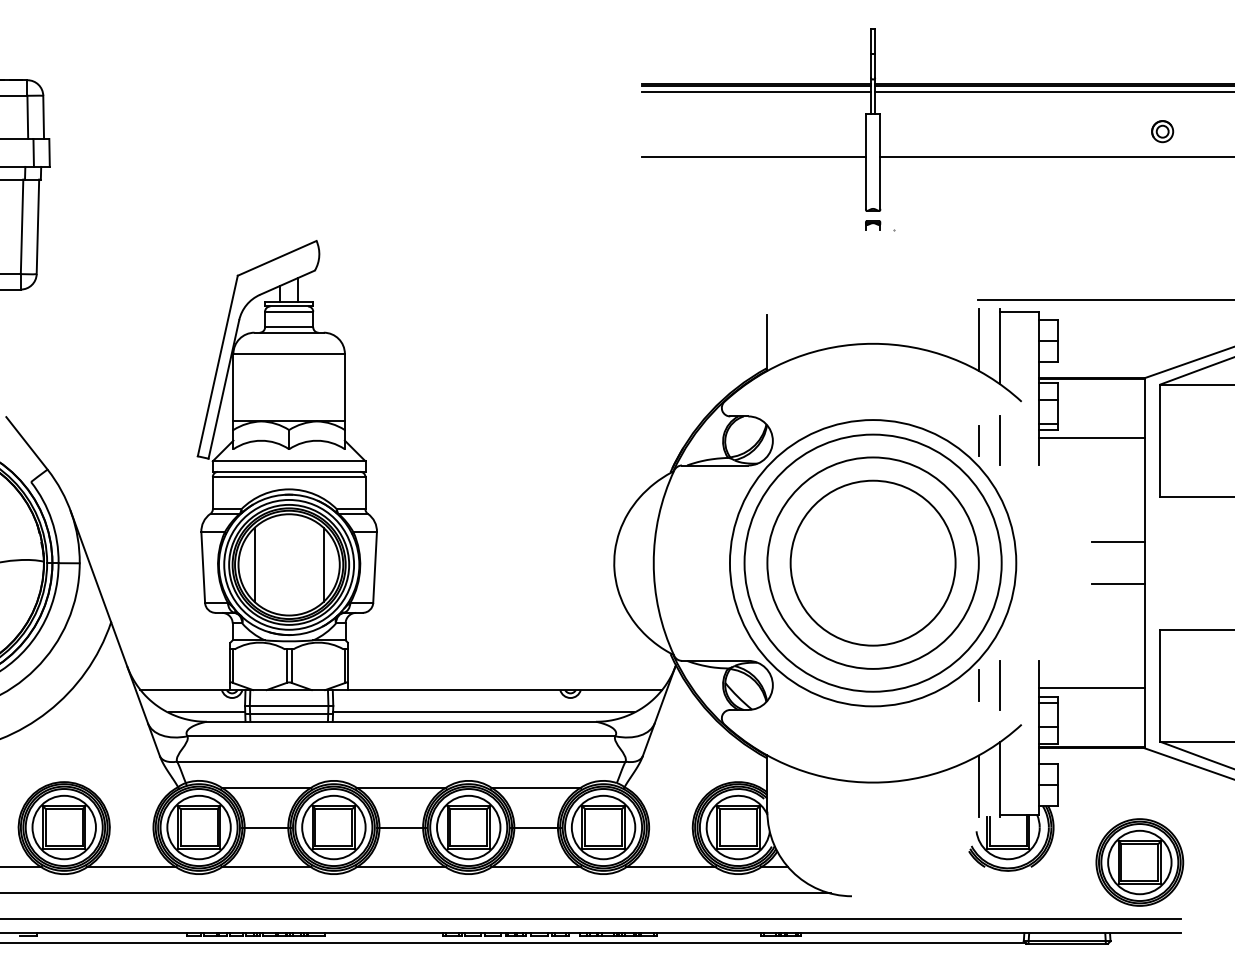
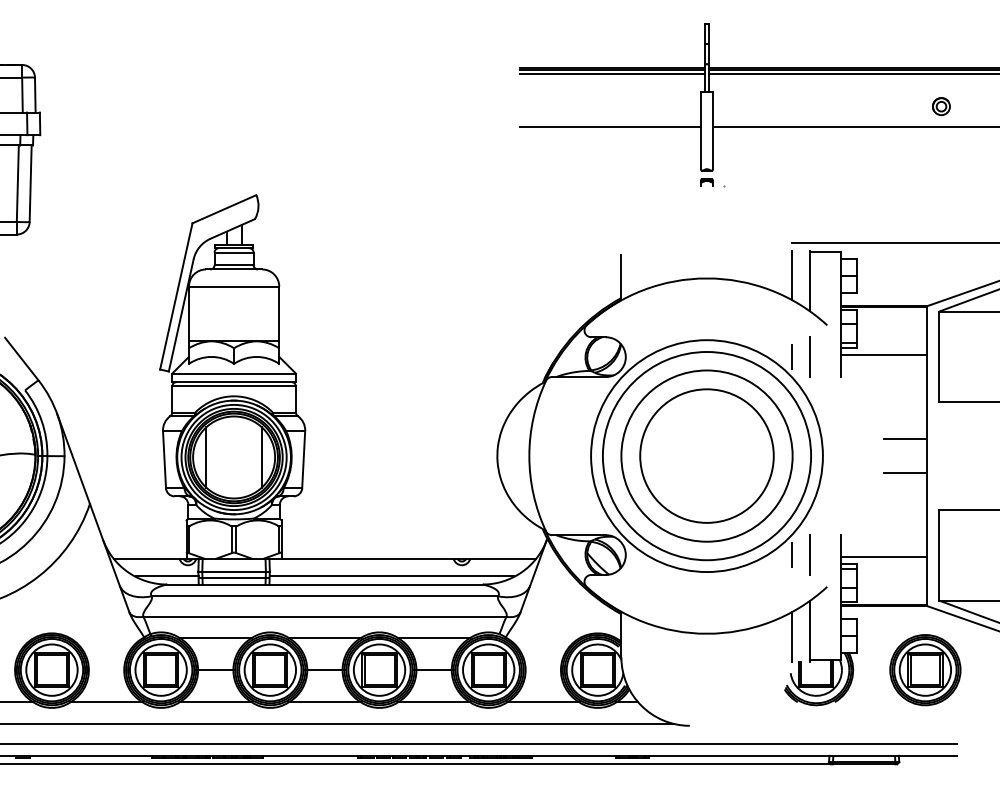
part: (1139, 862) -> (925, 670), moved

